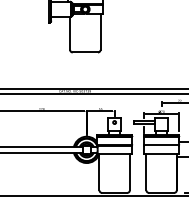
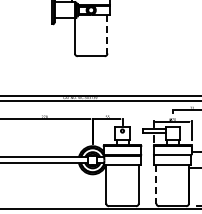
line: (100, 32) -> (107, 34), solid -> dashed
line: (146, 172) -> (156, 184), solid -> dashed

